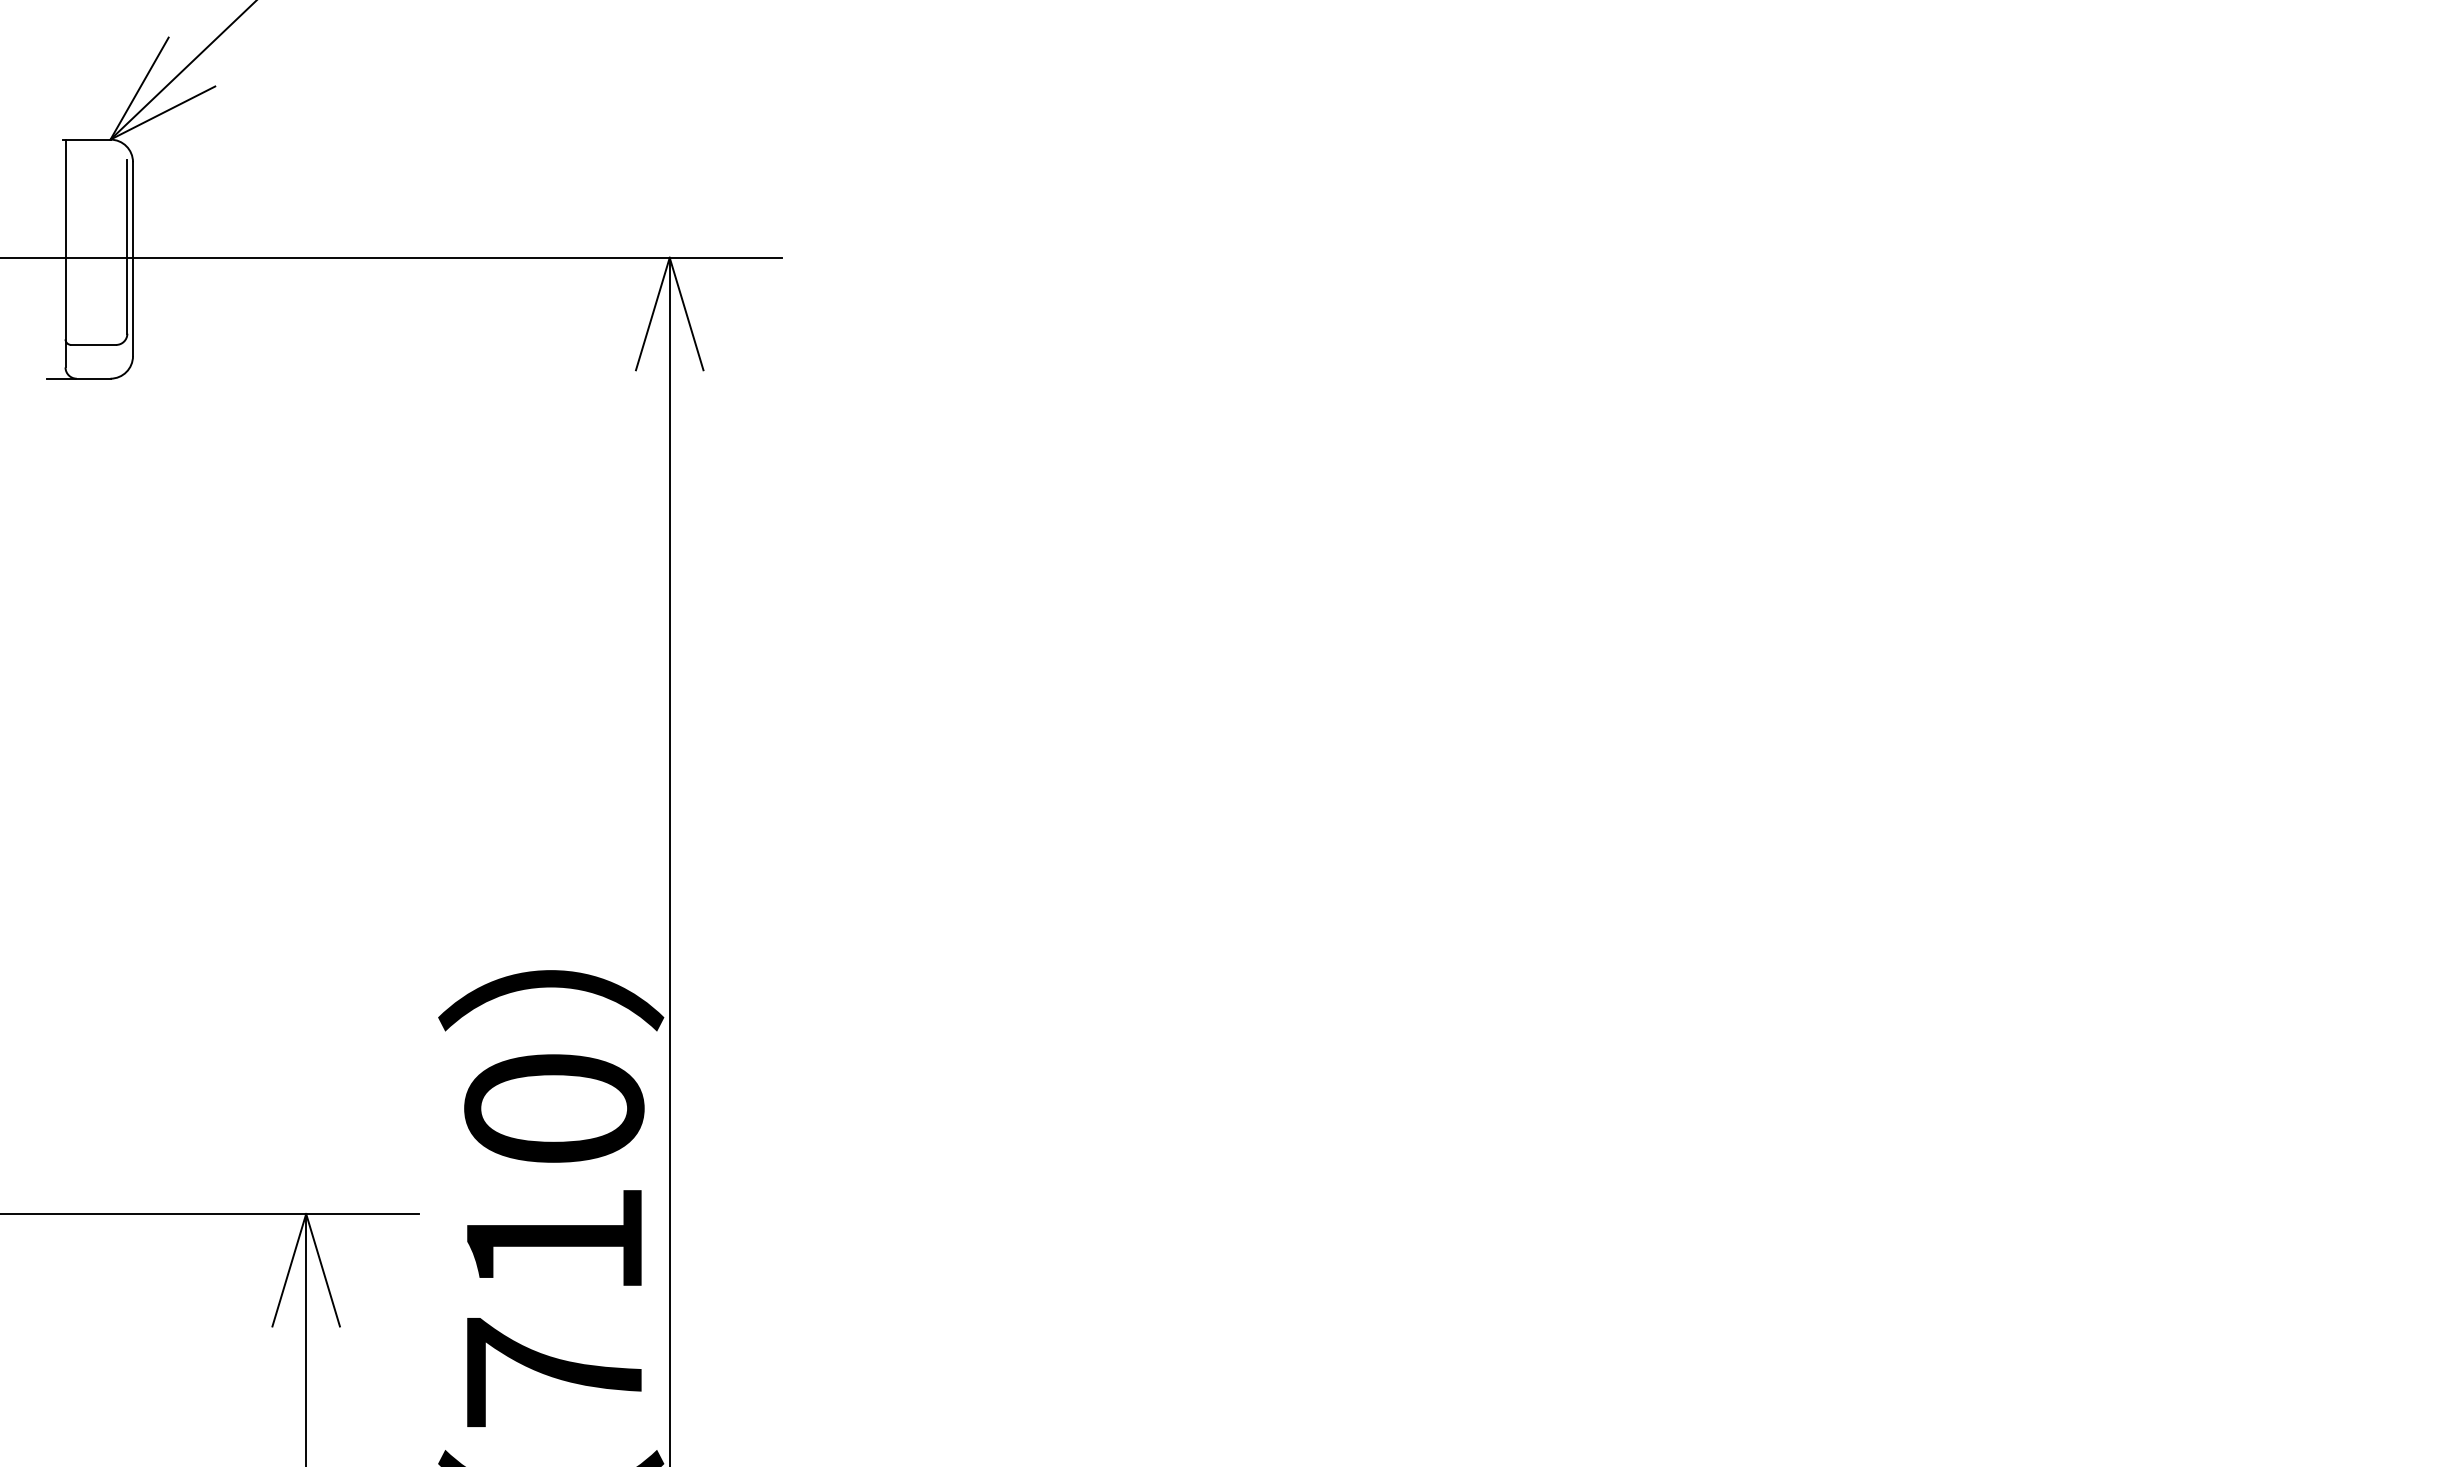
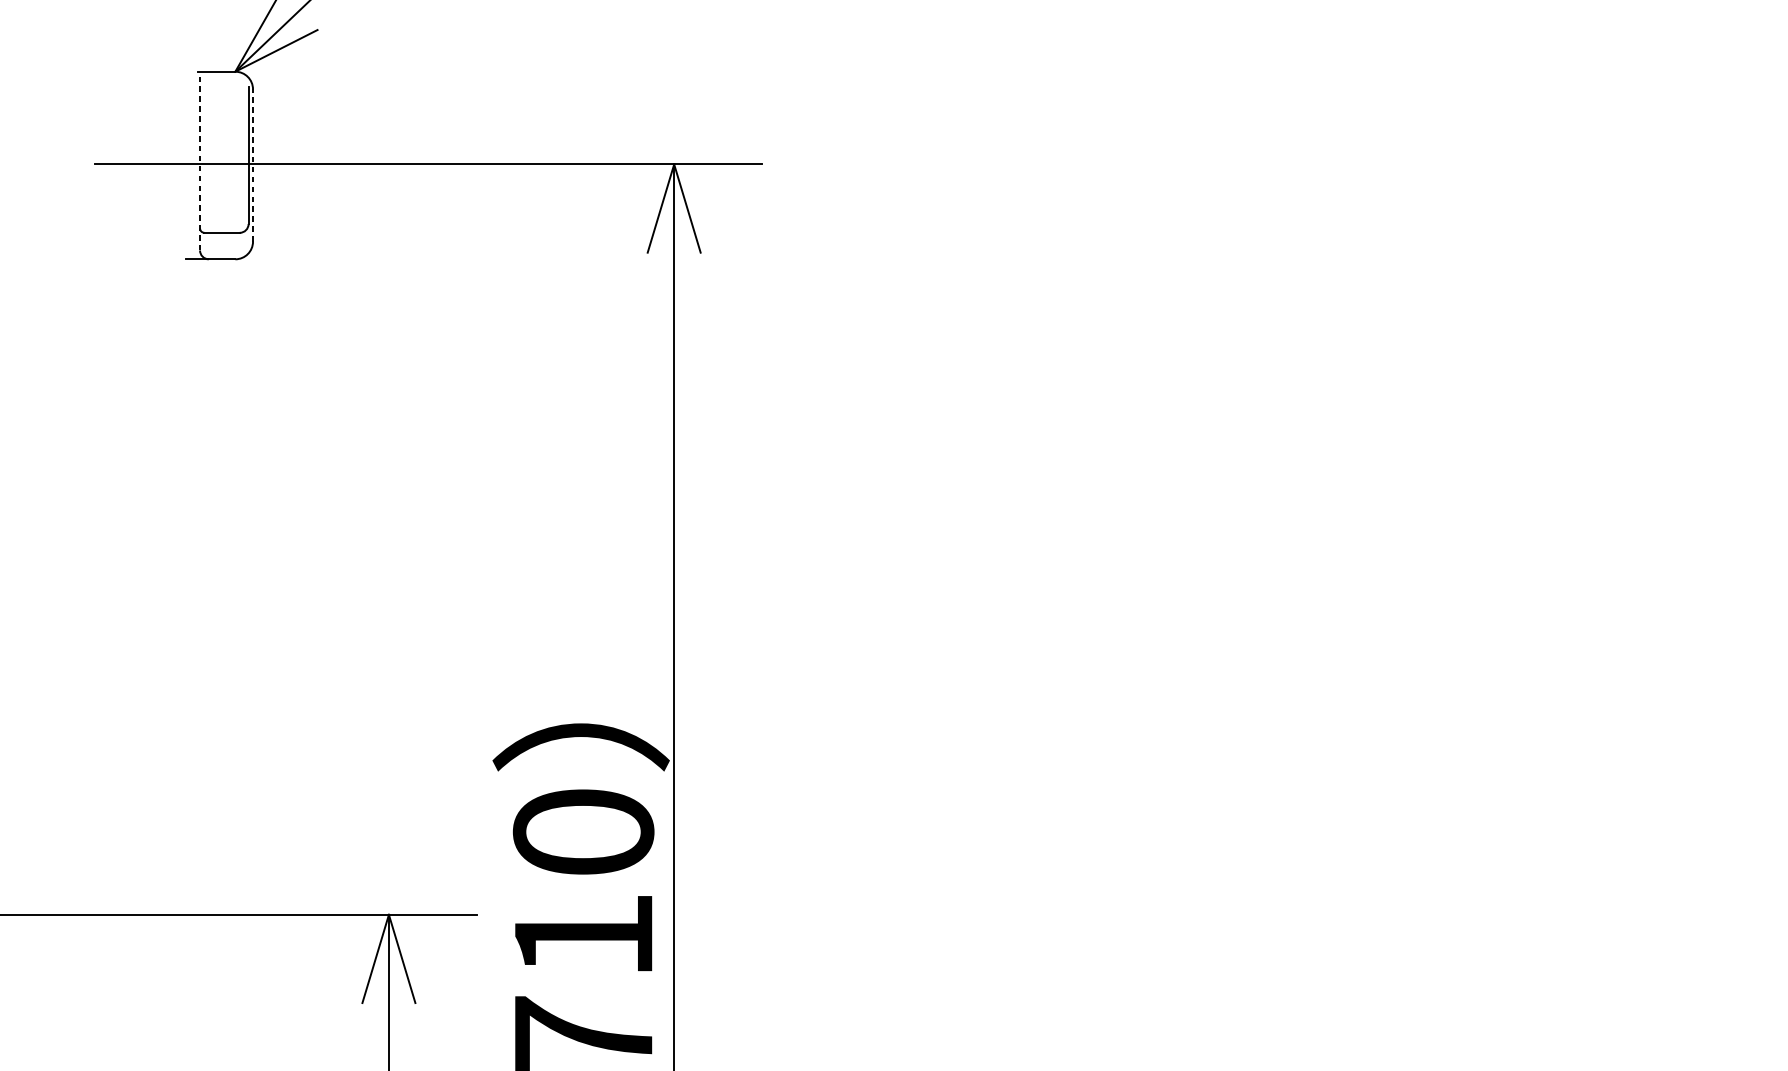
line: (65, 253) -> (200, 161), solid -> dashed
line: (133, 258) -> (253, 164), solid -> dashed

